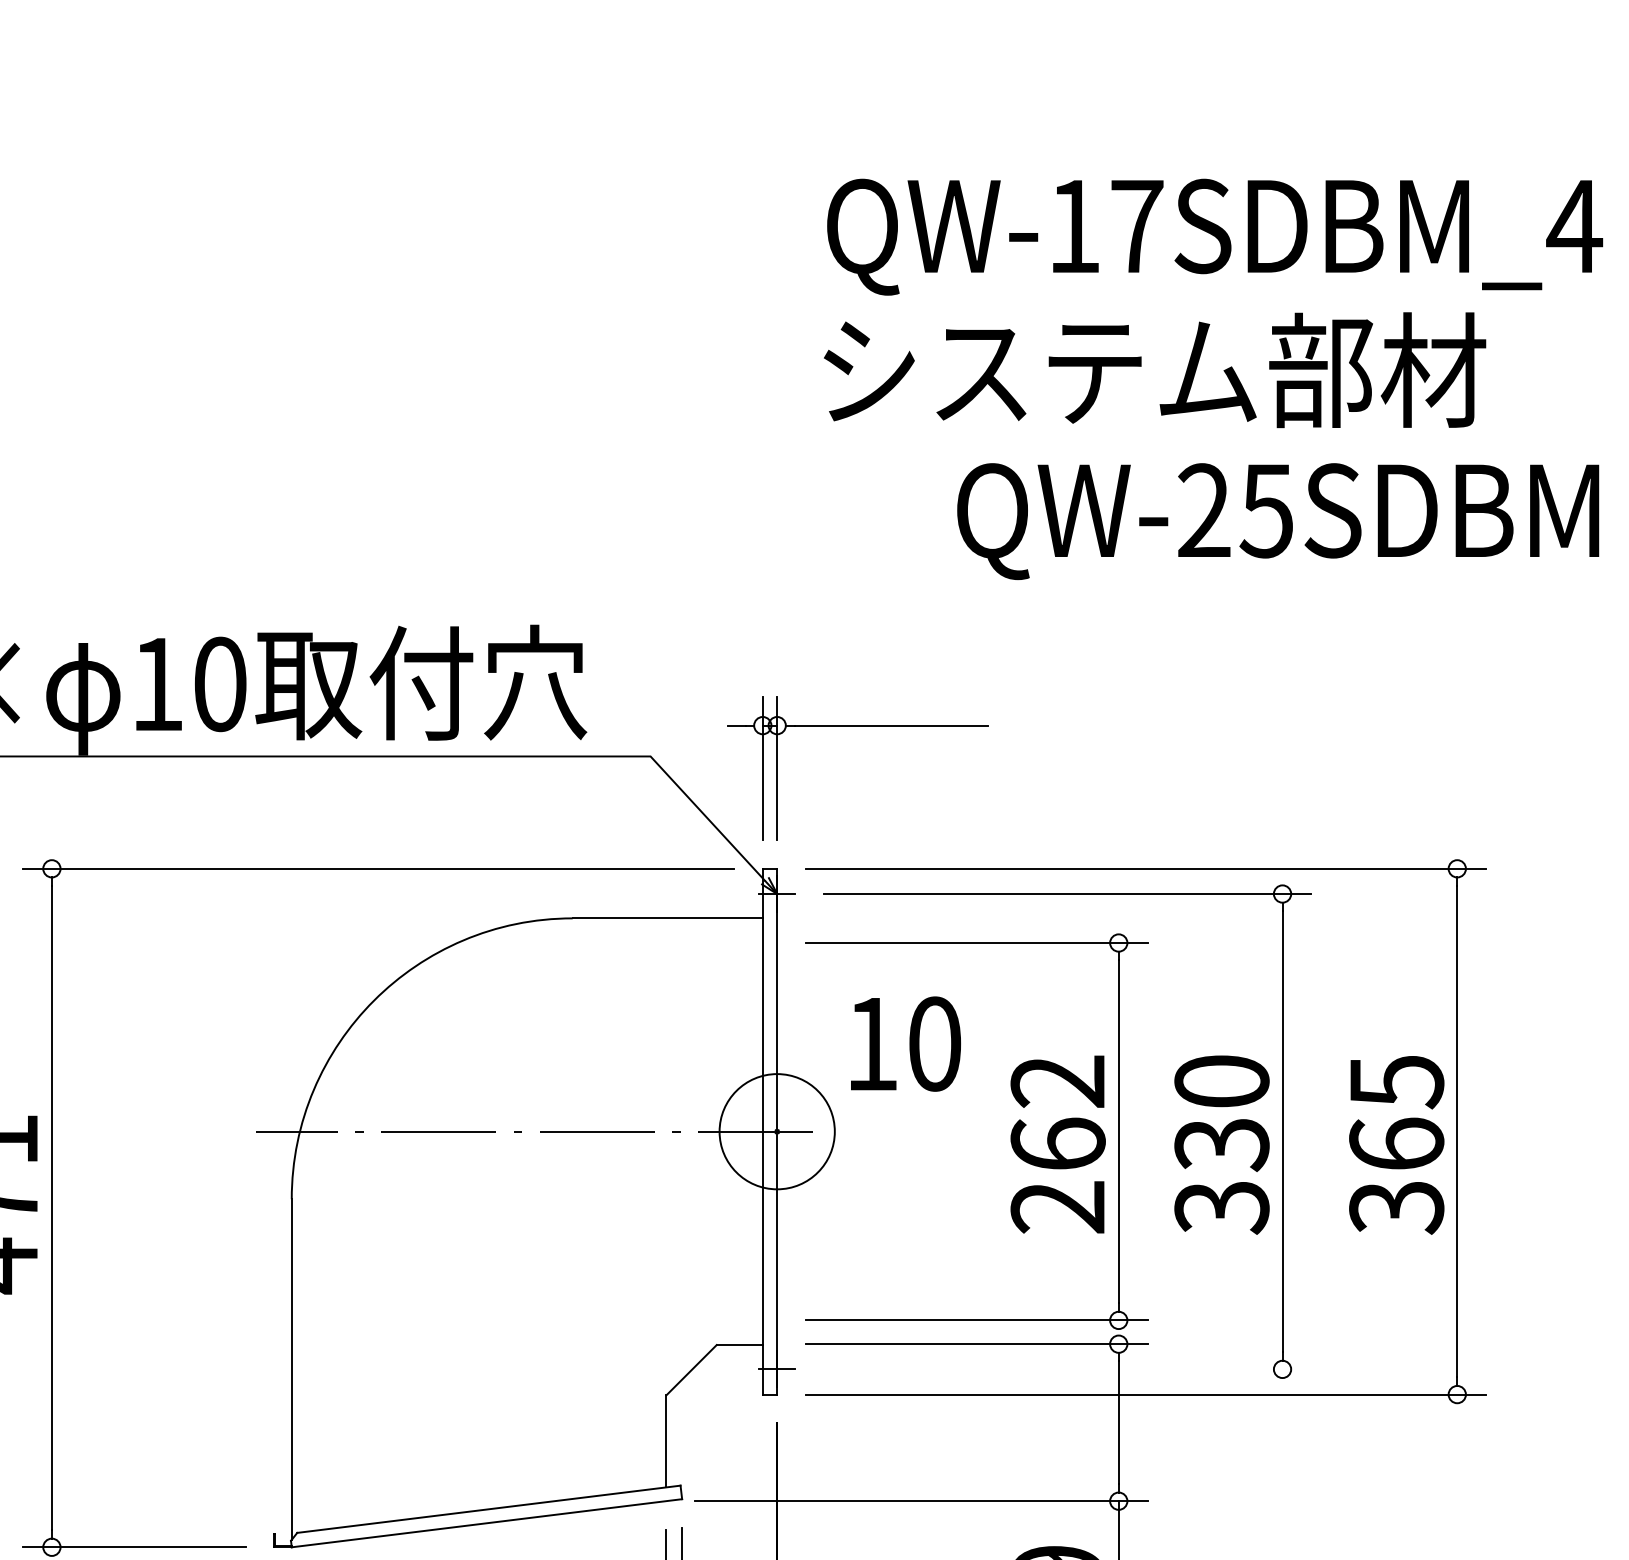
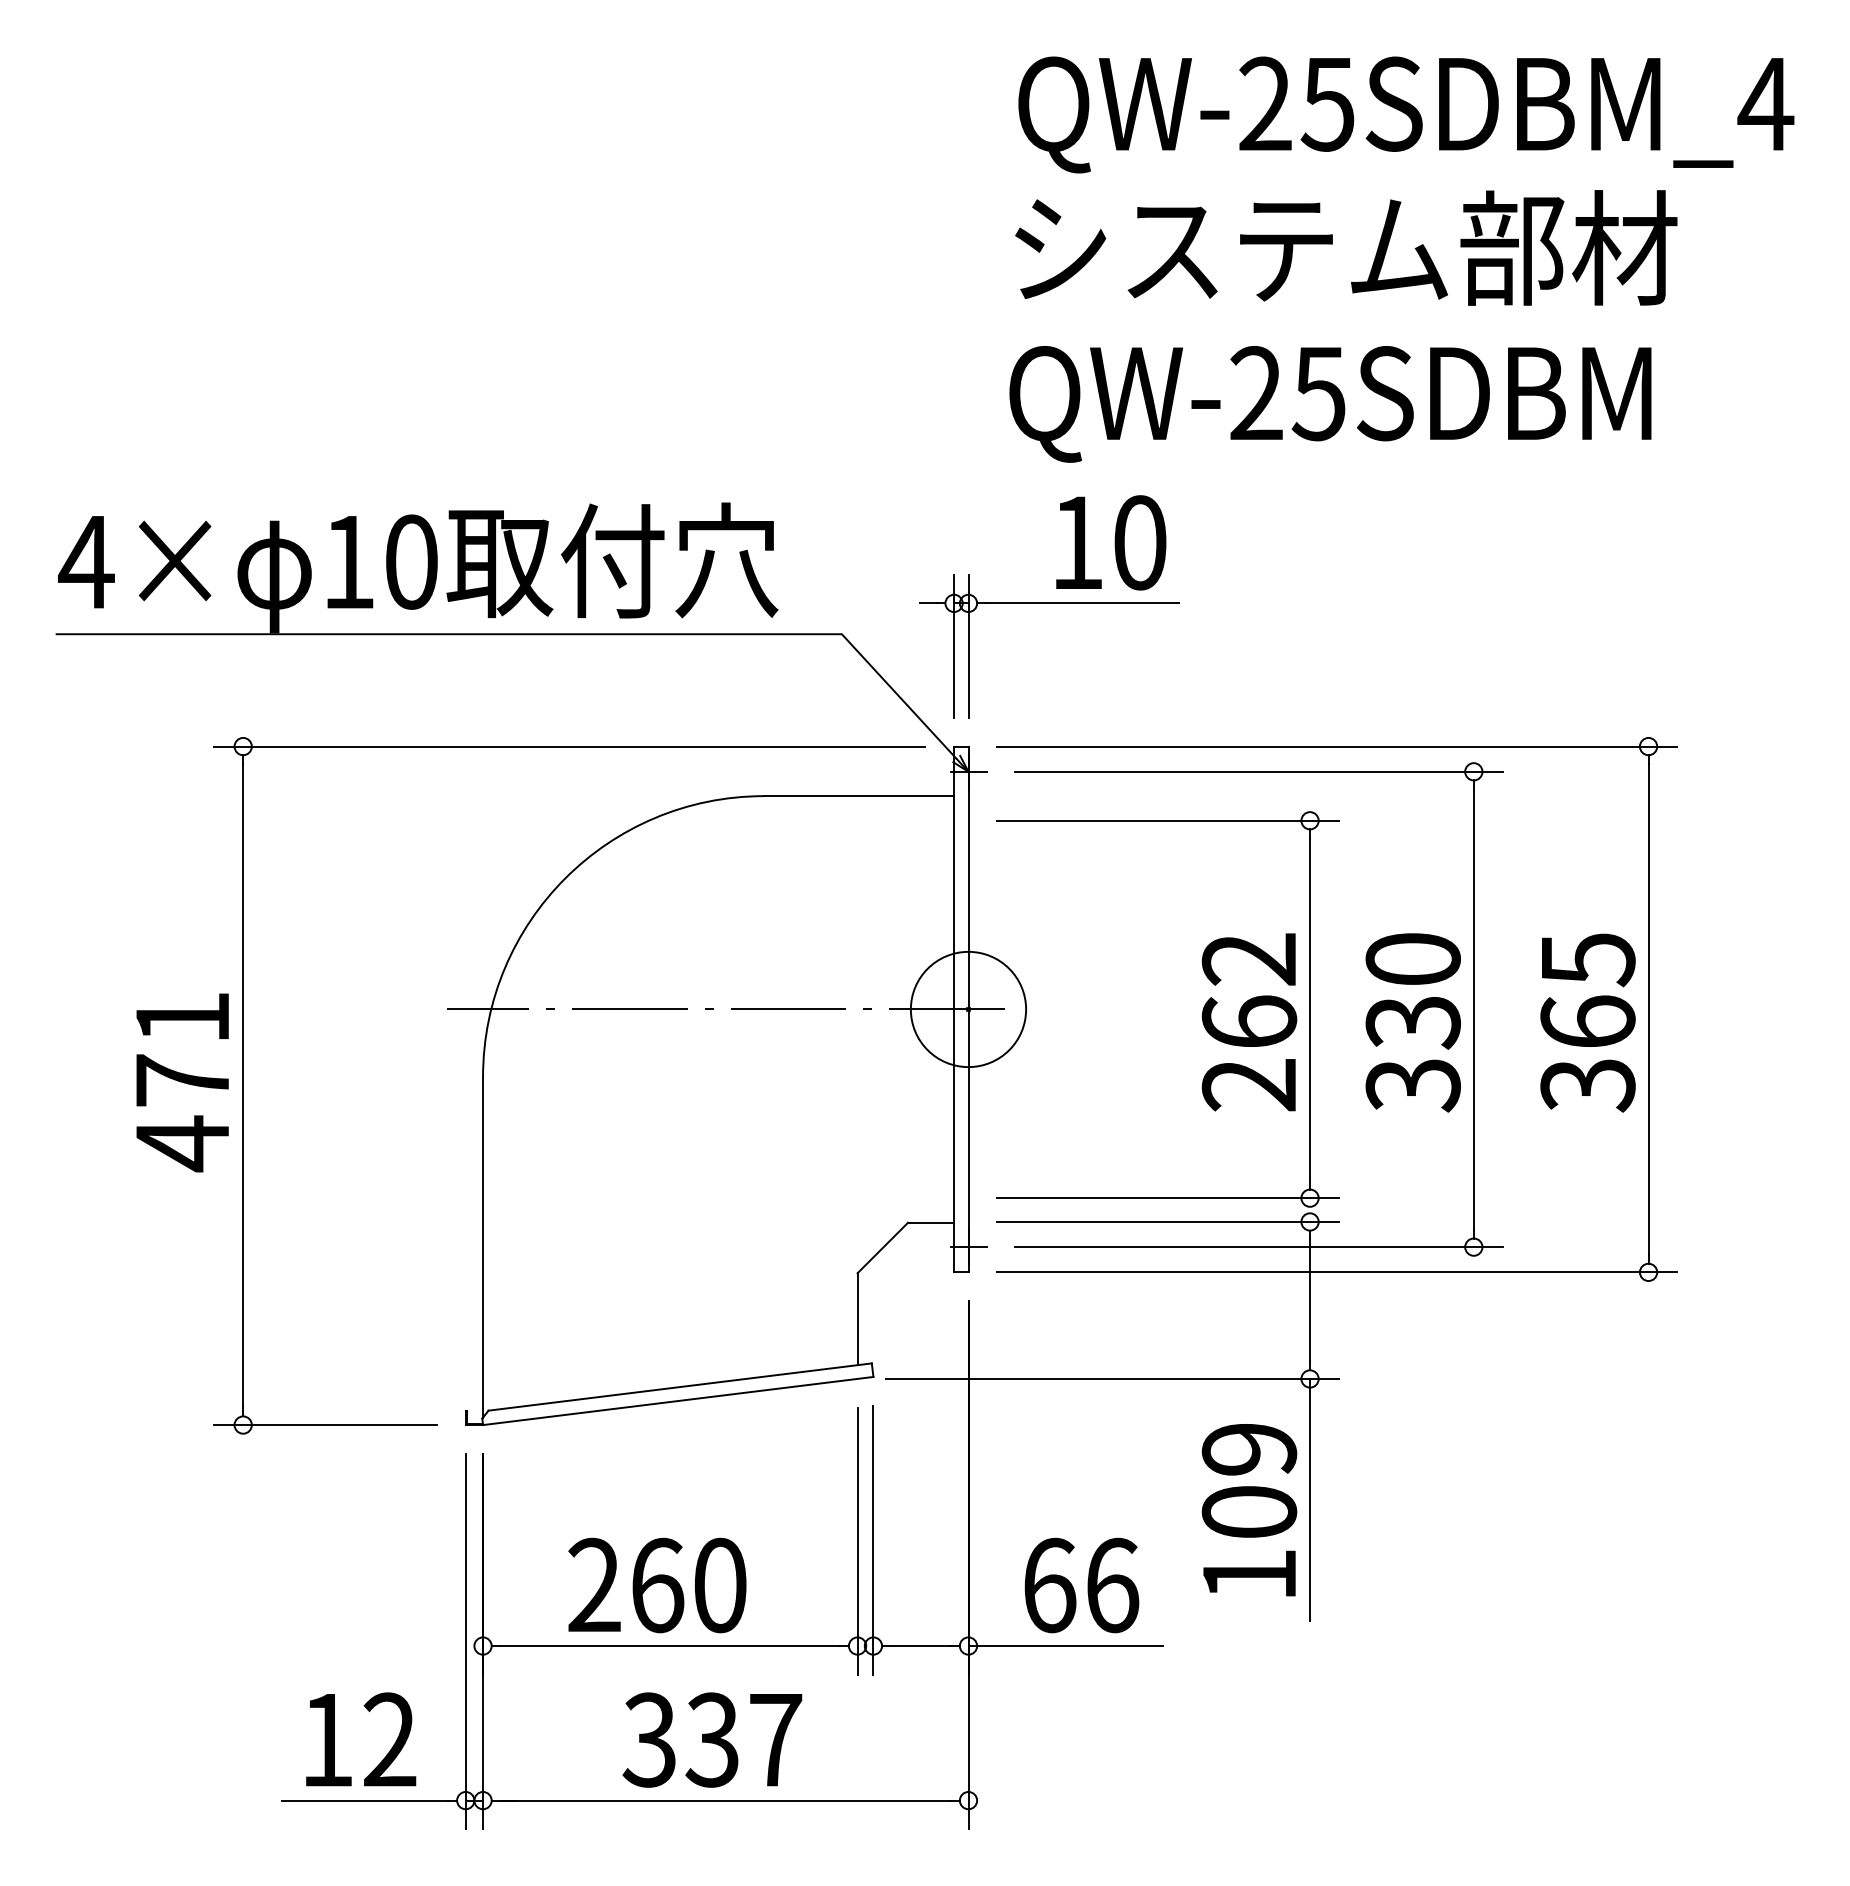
text: (1105, 225) -> (1296, 103), QW-17SDBM_4 -> QW-25SDBM_4
text: (1278, 521) -> (1330, 404), moved
text: (906, 1043) -> (1111, 542), moved
line: (1067, 1369) -> (1258, 1247), added

